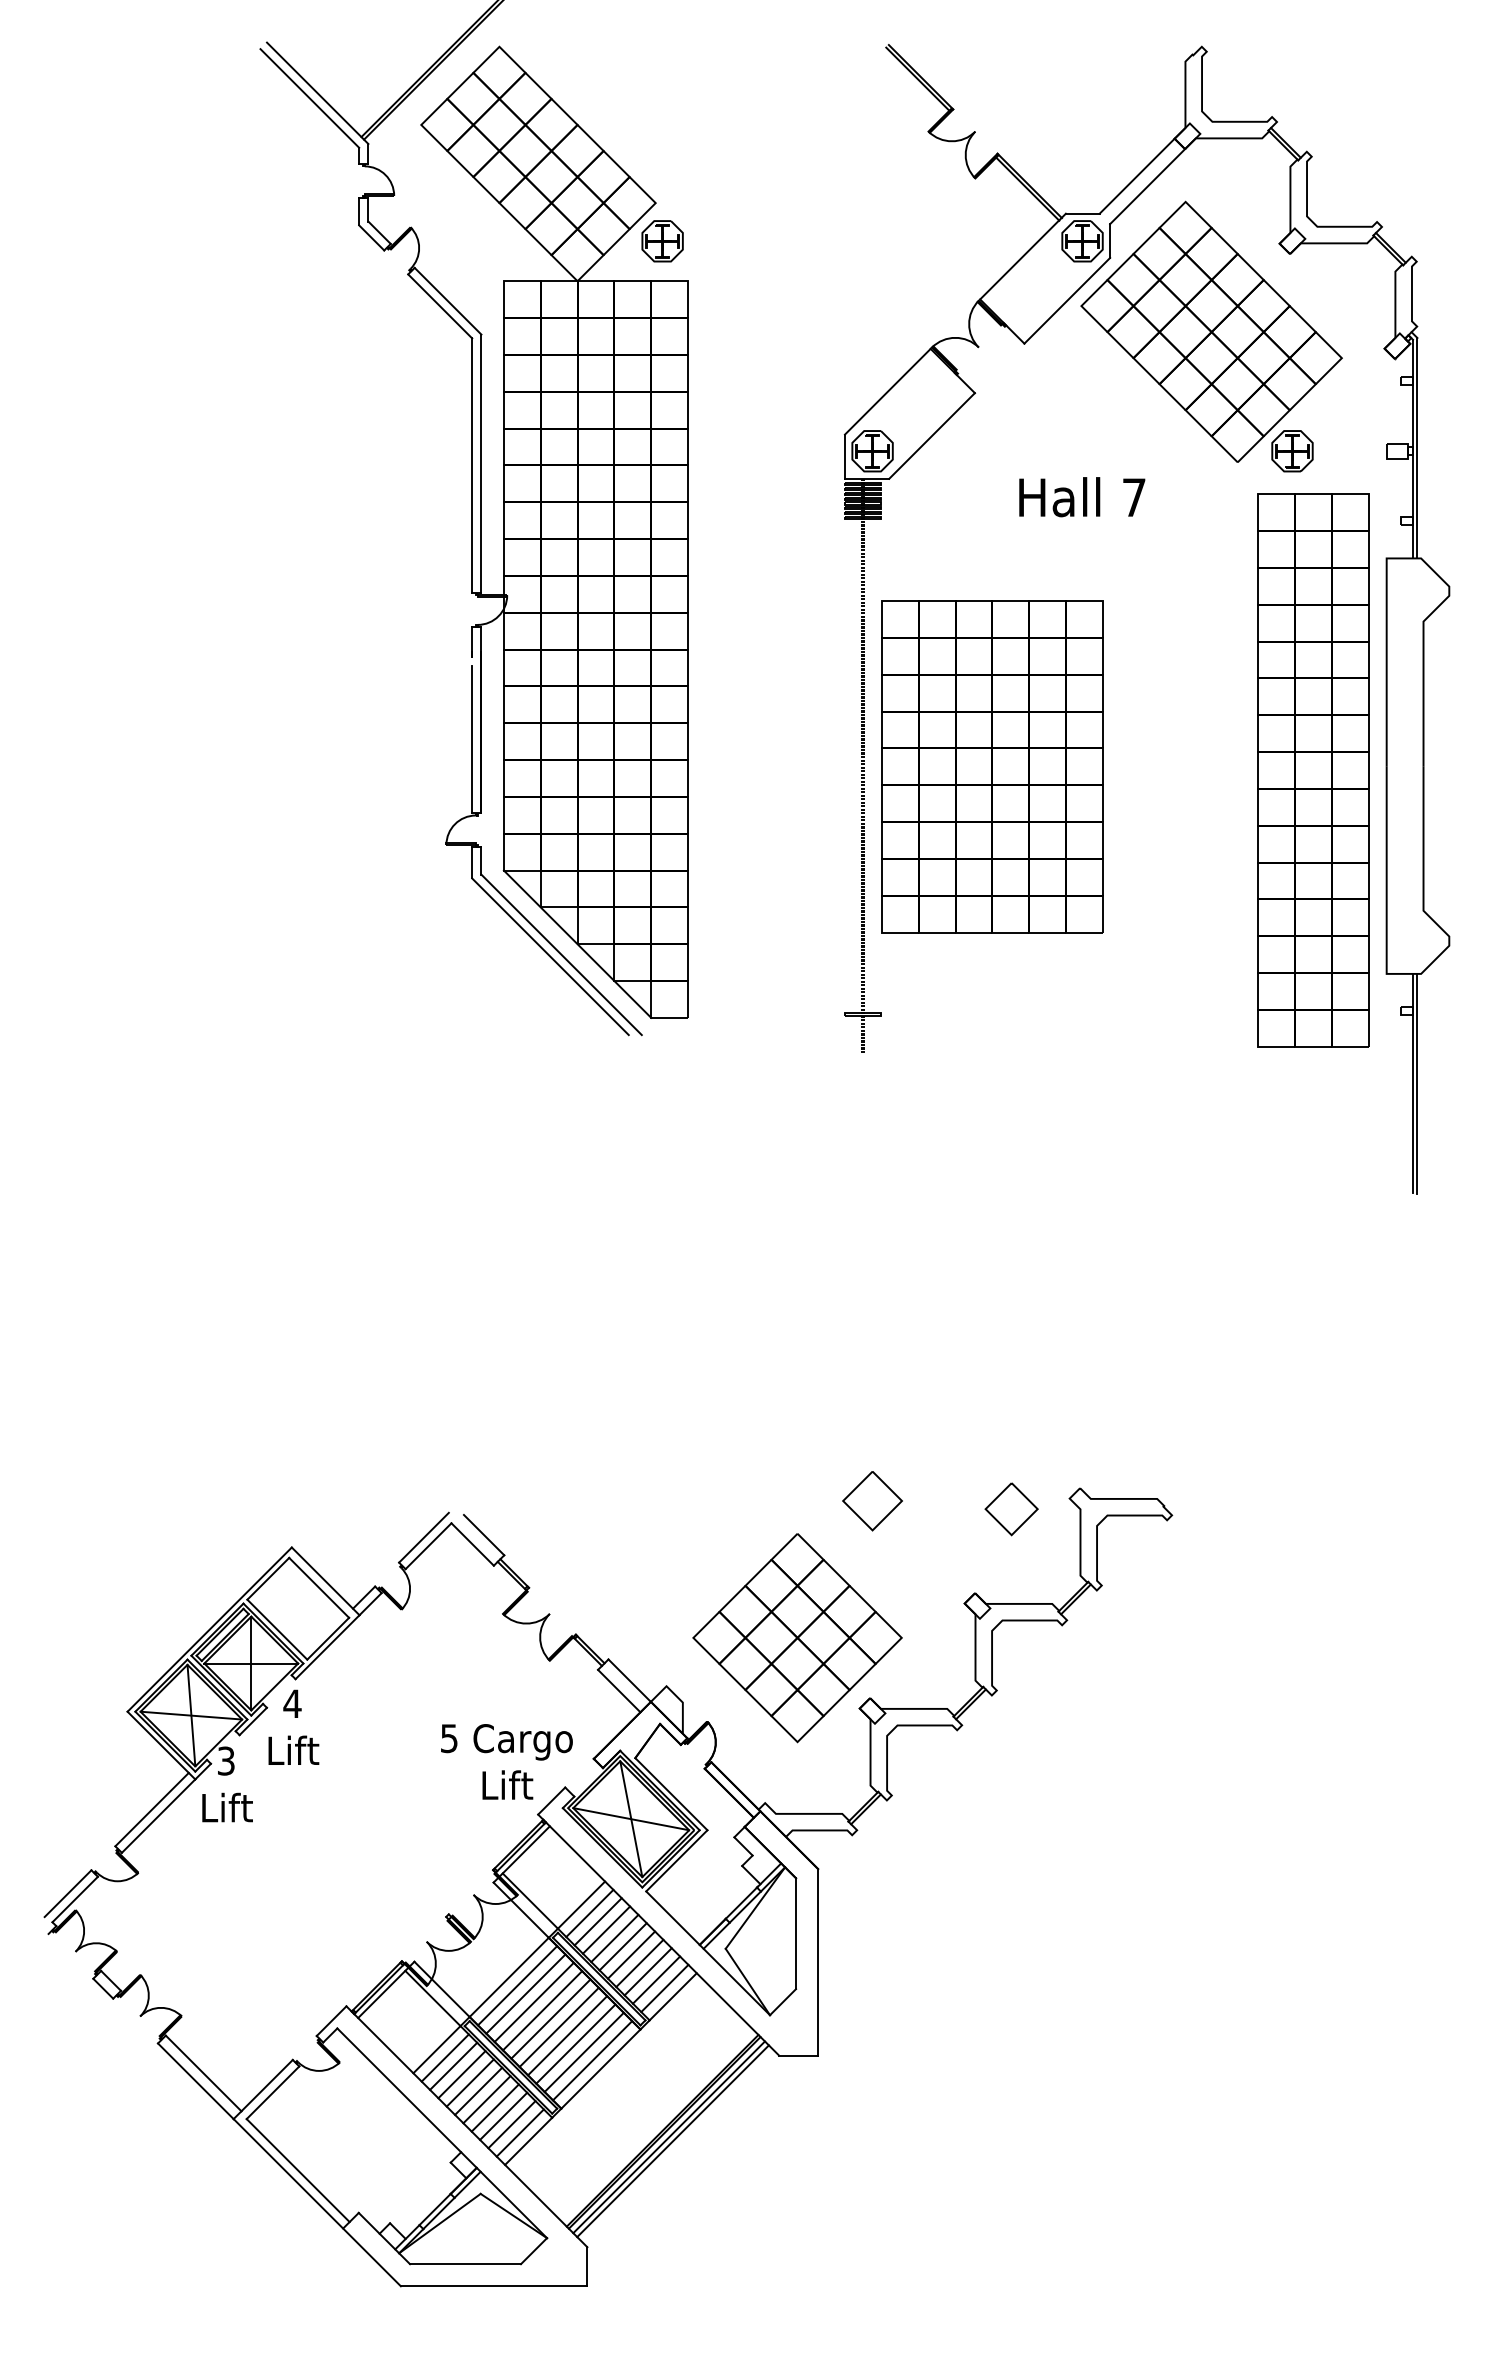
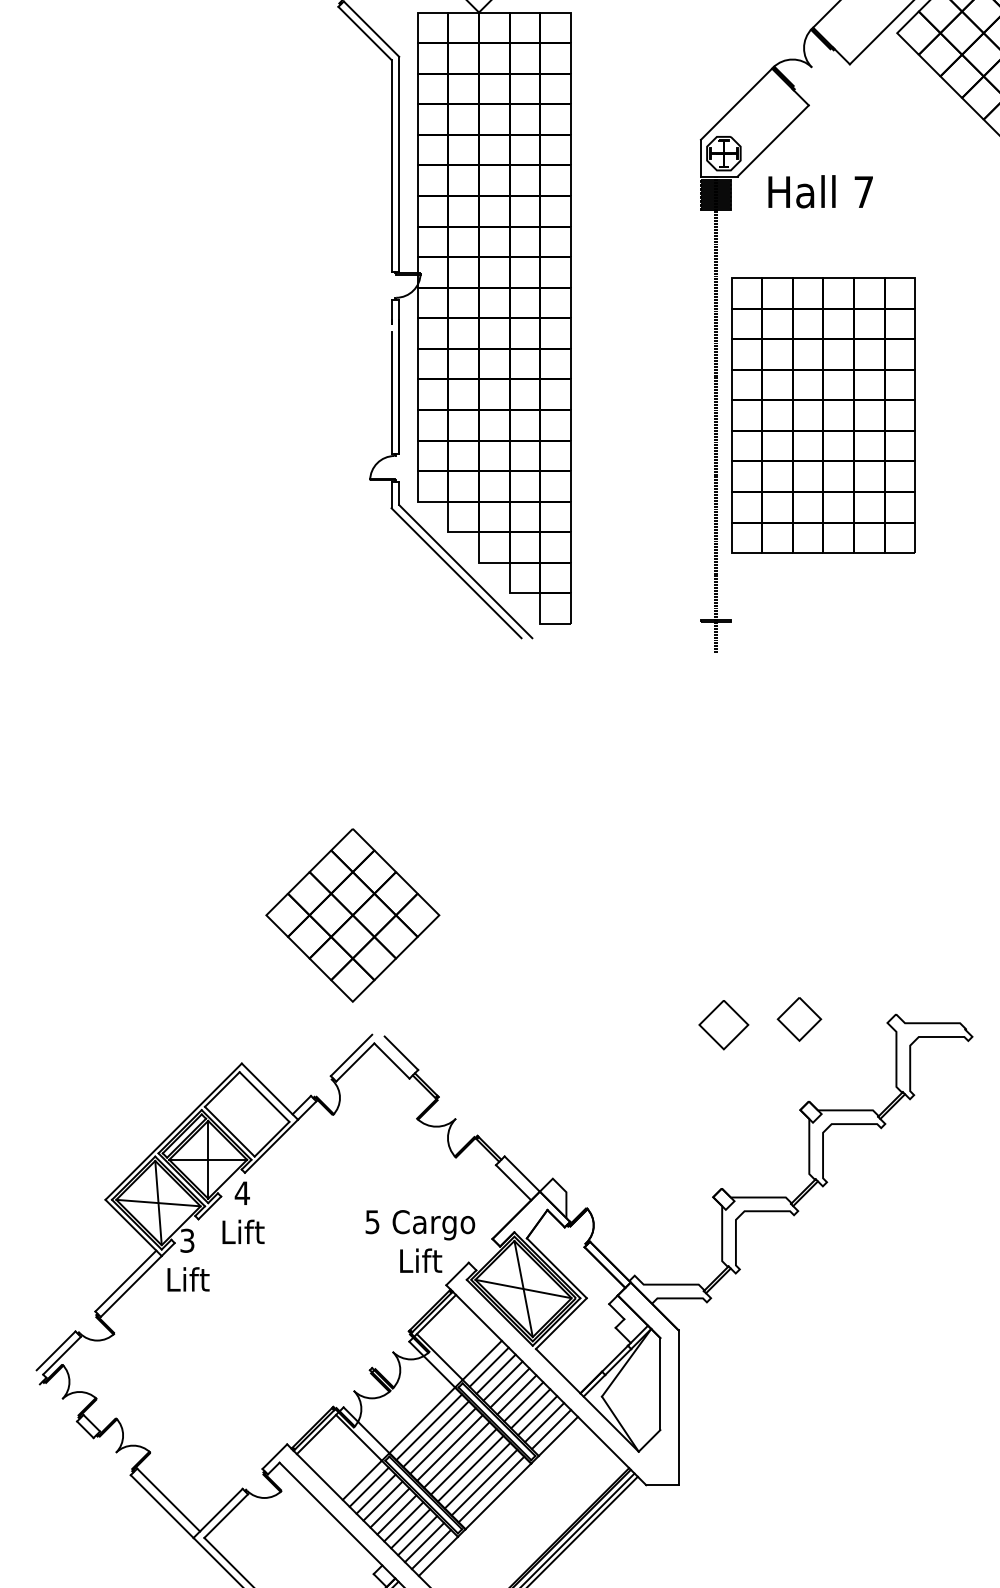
text: (1082, 497) -> (820, 192), moved
line: (577, 943) -> (478, 562), removed
part: (1011, 1509) -> (799, 1019), moved
part: (797, 1638) -> (352, 915), moved

